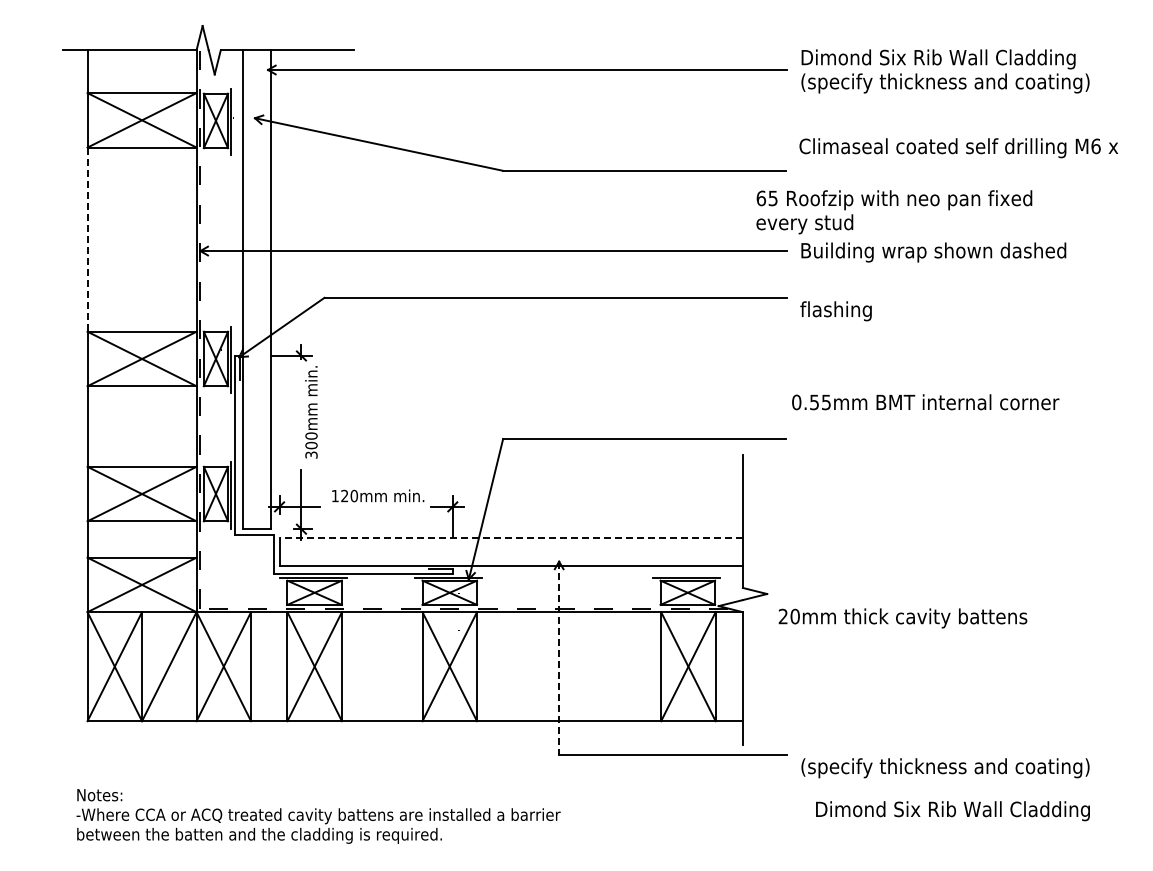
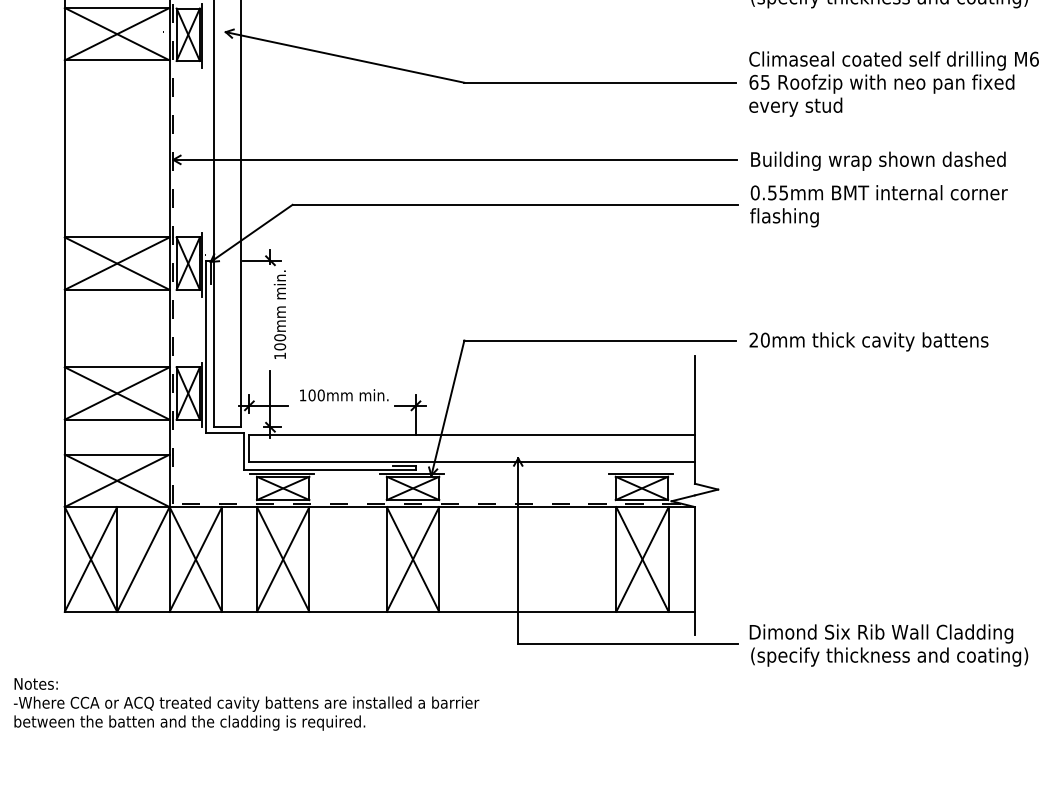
text: (894, 212) -> (881, 95), moved
line: (87, 240) -> (64, 149), dashed -> solid
text: (925, 402) -> (879, 192), moved
text: (311, 454) -> (280, 355), 300mm -> 100mm
text: (344, 495) -> (311, 394), 120mm -> 100mm
line: (511, 537) -> (472, 435), dashed -> solid
text: (902, 618) -> (868, 341), moved
line: (559, 658) -> (518, 551), dashed -> solid
text: (952, 811) -> (880, 634), moved
text: (318, 816) -> (246, 704), moved

